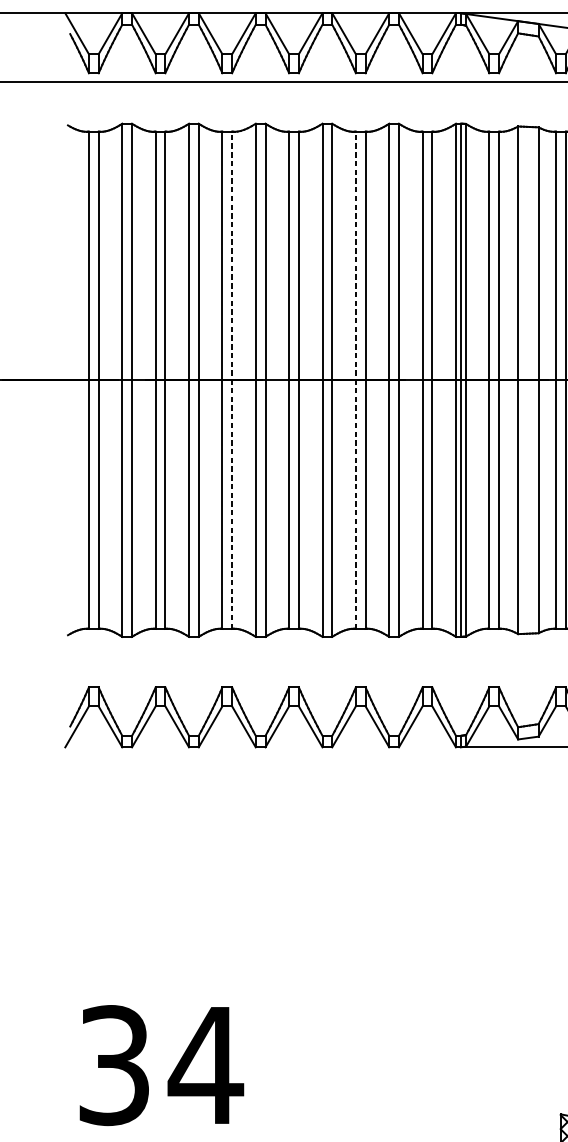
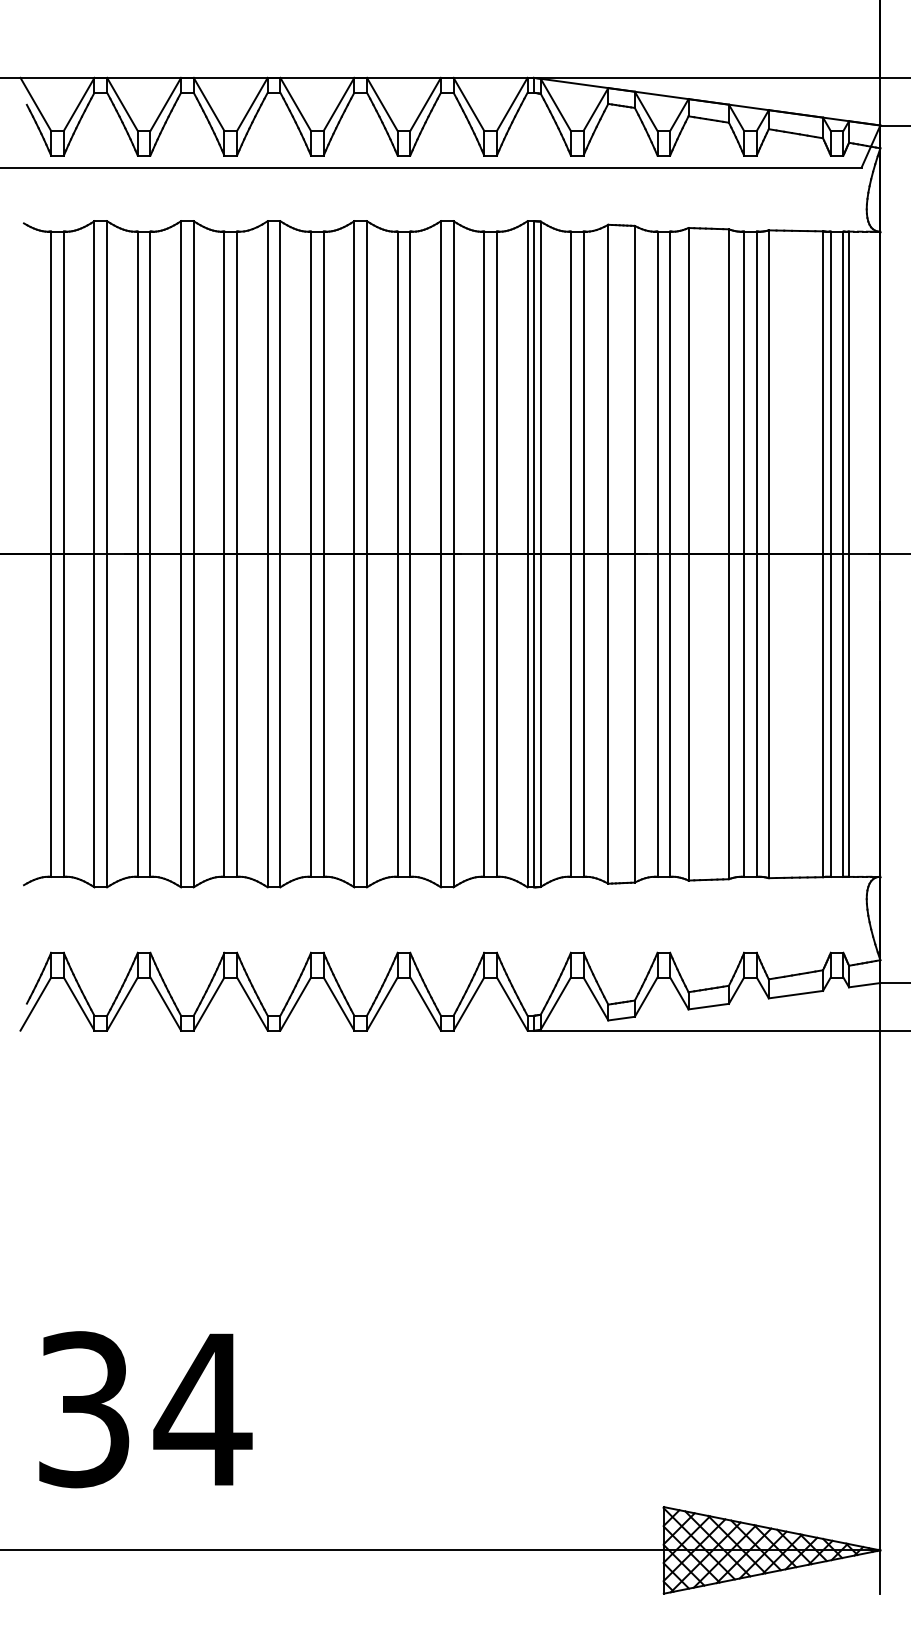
line: (232, 380) -> (237, 554), dashed -> solid
line: (355, 380) -> (397, 554), dashed -> solid
text: (161, 1065) -> (145, 1409), moved

